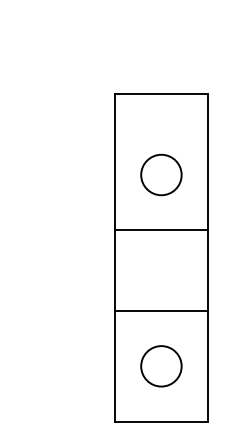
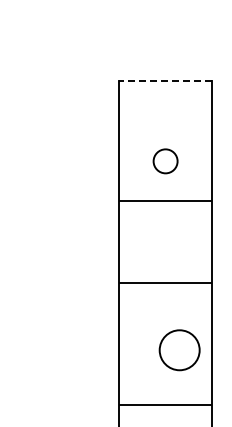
line: (161, 94) -> (165, 81), solid -> dashed
circle: (161, 175) -> (165, 161), size x0.6
line: (161, 229) -> (165, 200), moved
line: (161, 310) -> (165, 282), moved
circle: (161, 366) -> (179, 350), moved

